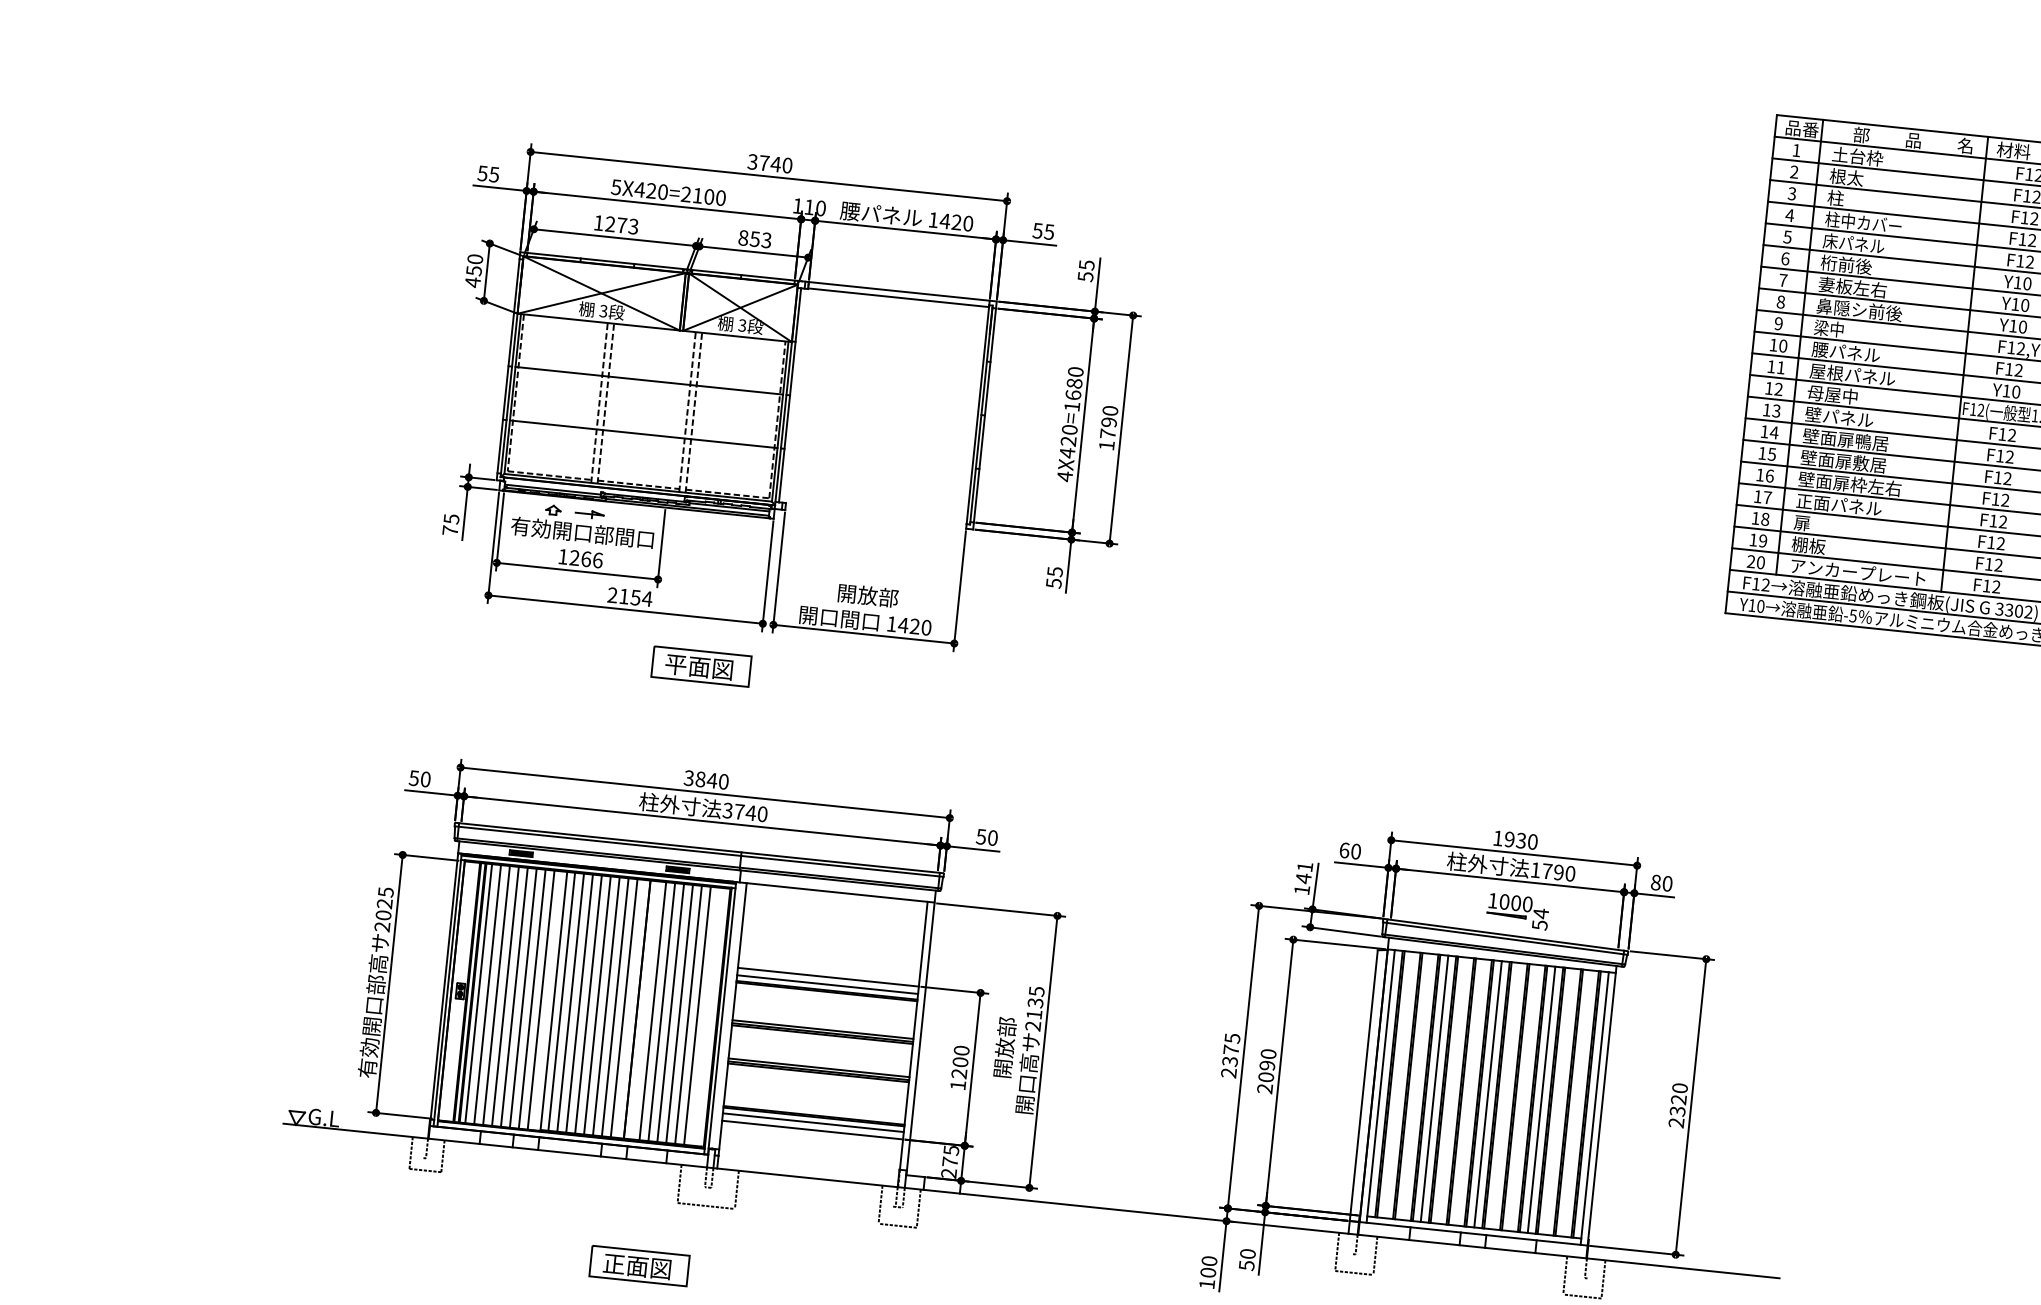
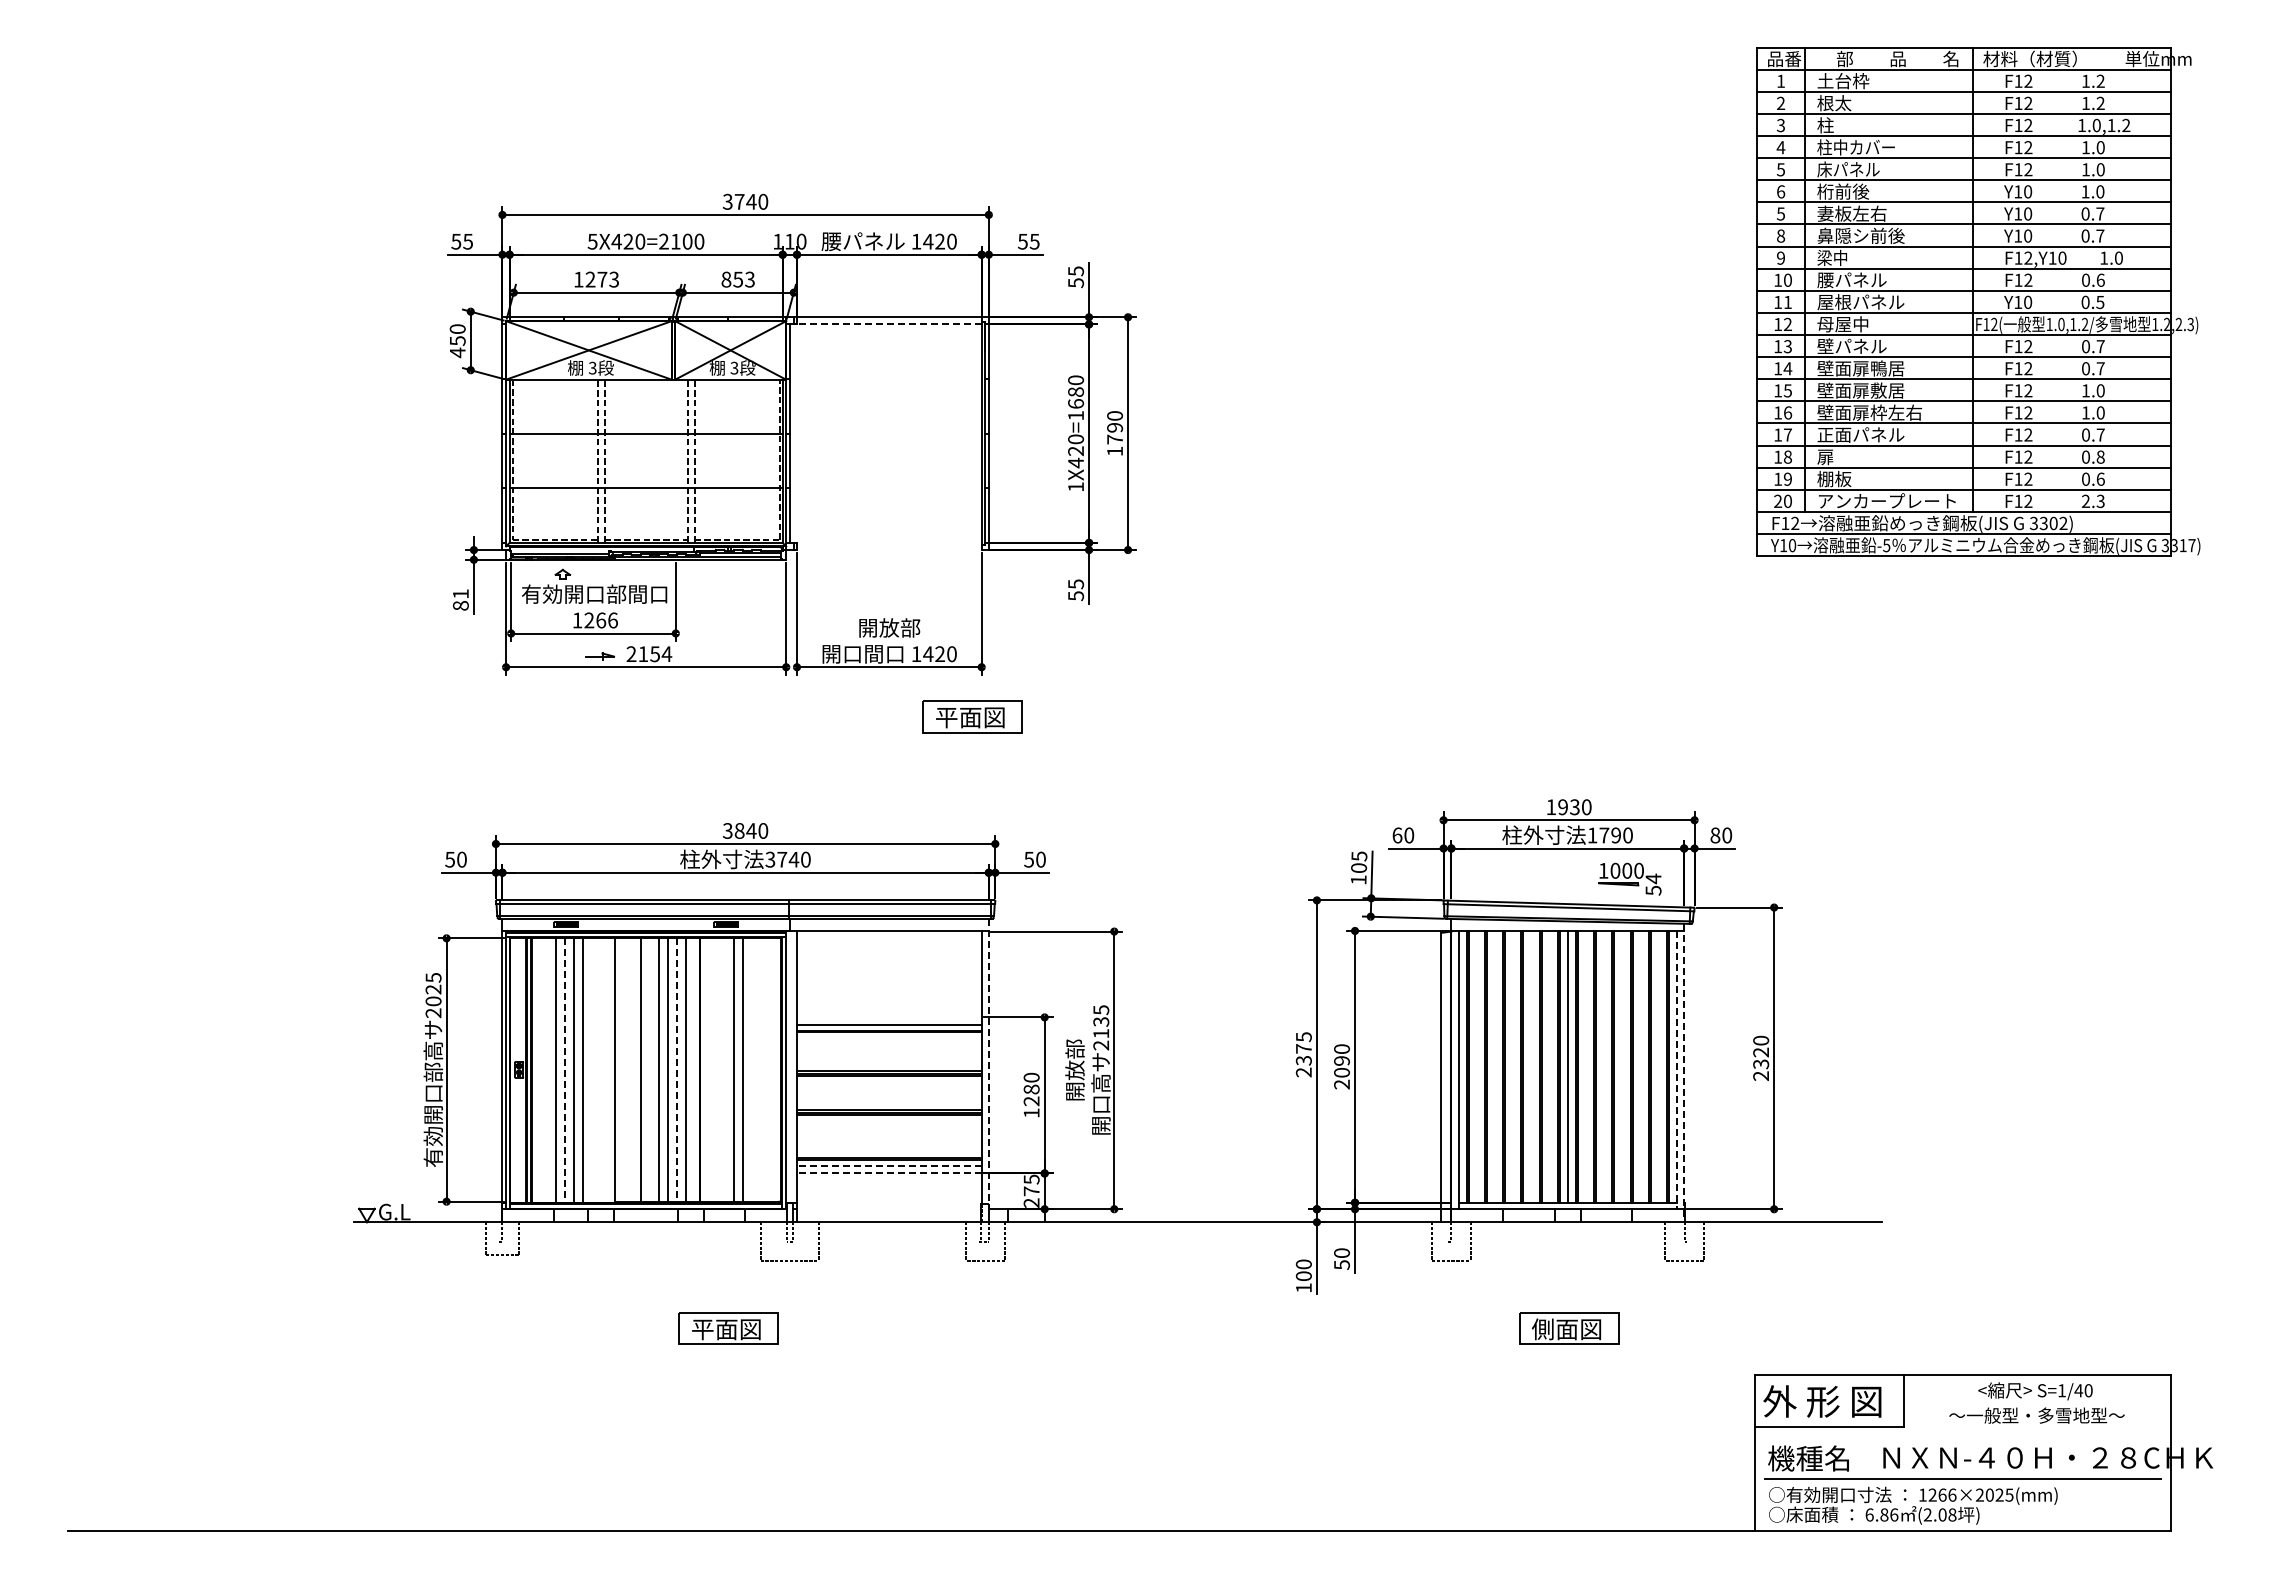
text: (1783, 280) -> (1781, 213), 7 -> 5
line: (897, 297) -> (888, 323), solid -> dashed
text: (1064, 475) -> (1075, 486), 4X420=1680 -> 1X420=1680
part: (590, 514) -> (600, 656), moved
text: (450, 524) -> (460, 599), 75 -> 81
part: (701, 666) -> (972, 716), moved
text: (1304, 873) -> (1359, 862), 141 -> 105
part: (1517, 910) -> (1629, 878), moved
line: (828, 977) -> (889, 1017), removed
line: (478, 993) -> (537, 1070), removed
line: (487, 994) -> (546, 1070), removed
line: (505, 997) -> (565, 1071), solid -> dashed
line: (532, 999) -> (592, 1070), removed
line: (541, 1000) -> (601, 1070), removed
line: (561, 1001) -> (622, 1069), removed
line: (570, 1002) -> (631, 1069), removed
line: (588, 1003) -> (649, 1069), removed
line: (615, 1007) -> (677, 1070), solid -> dashed
line: (652, 1010) -> (715, 1069), removed
line: (661, 1011) -> (724, 1069), removed
line: (688, 1014) -> (751, 1069), removed
line: (697, 1015) -> (761, 1069), removed
line: (920, 1033) -> (988, 1064), solid -> dashed
text: (960, 1062) -> (1031, 1089), 1200 -> 1280
line: (1434, 1088) -> (1513, 1066), removed
line: (1541, 1099) -> (1622, 1066), removed
line: (1595, 1109) -> (1677, 1070), solid -> dashed
line: (1601, 1112) -> (1684, 1073), solid -> dashed
line: (812, 1122) -> (888, 1165), solid -> dashed
line: (811, 1130) -> (888, 1173), solid -> dashed
text: (613, 1264) -> (702, 1329), 正面図 -> 平面図

